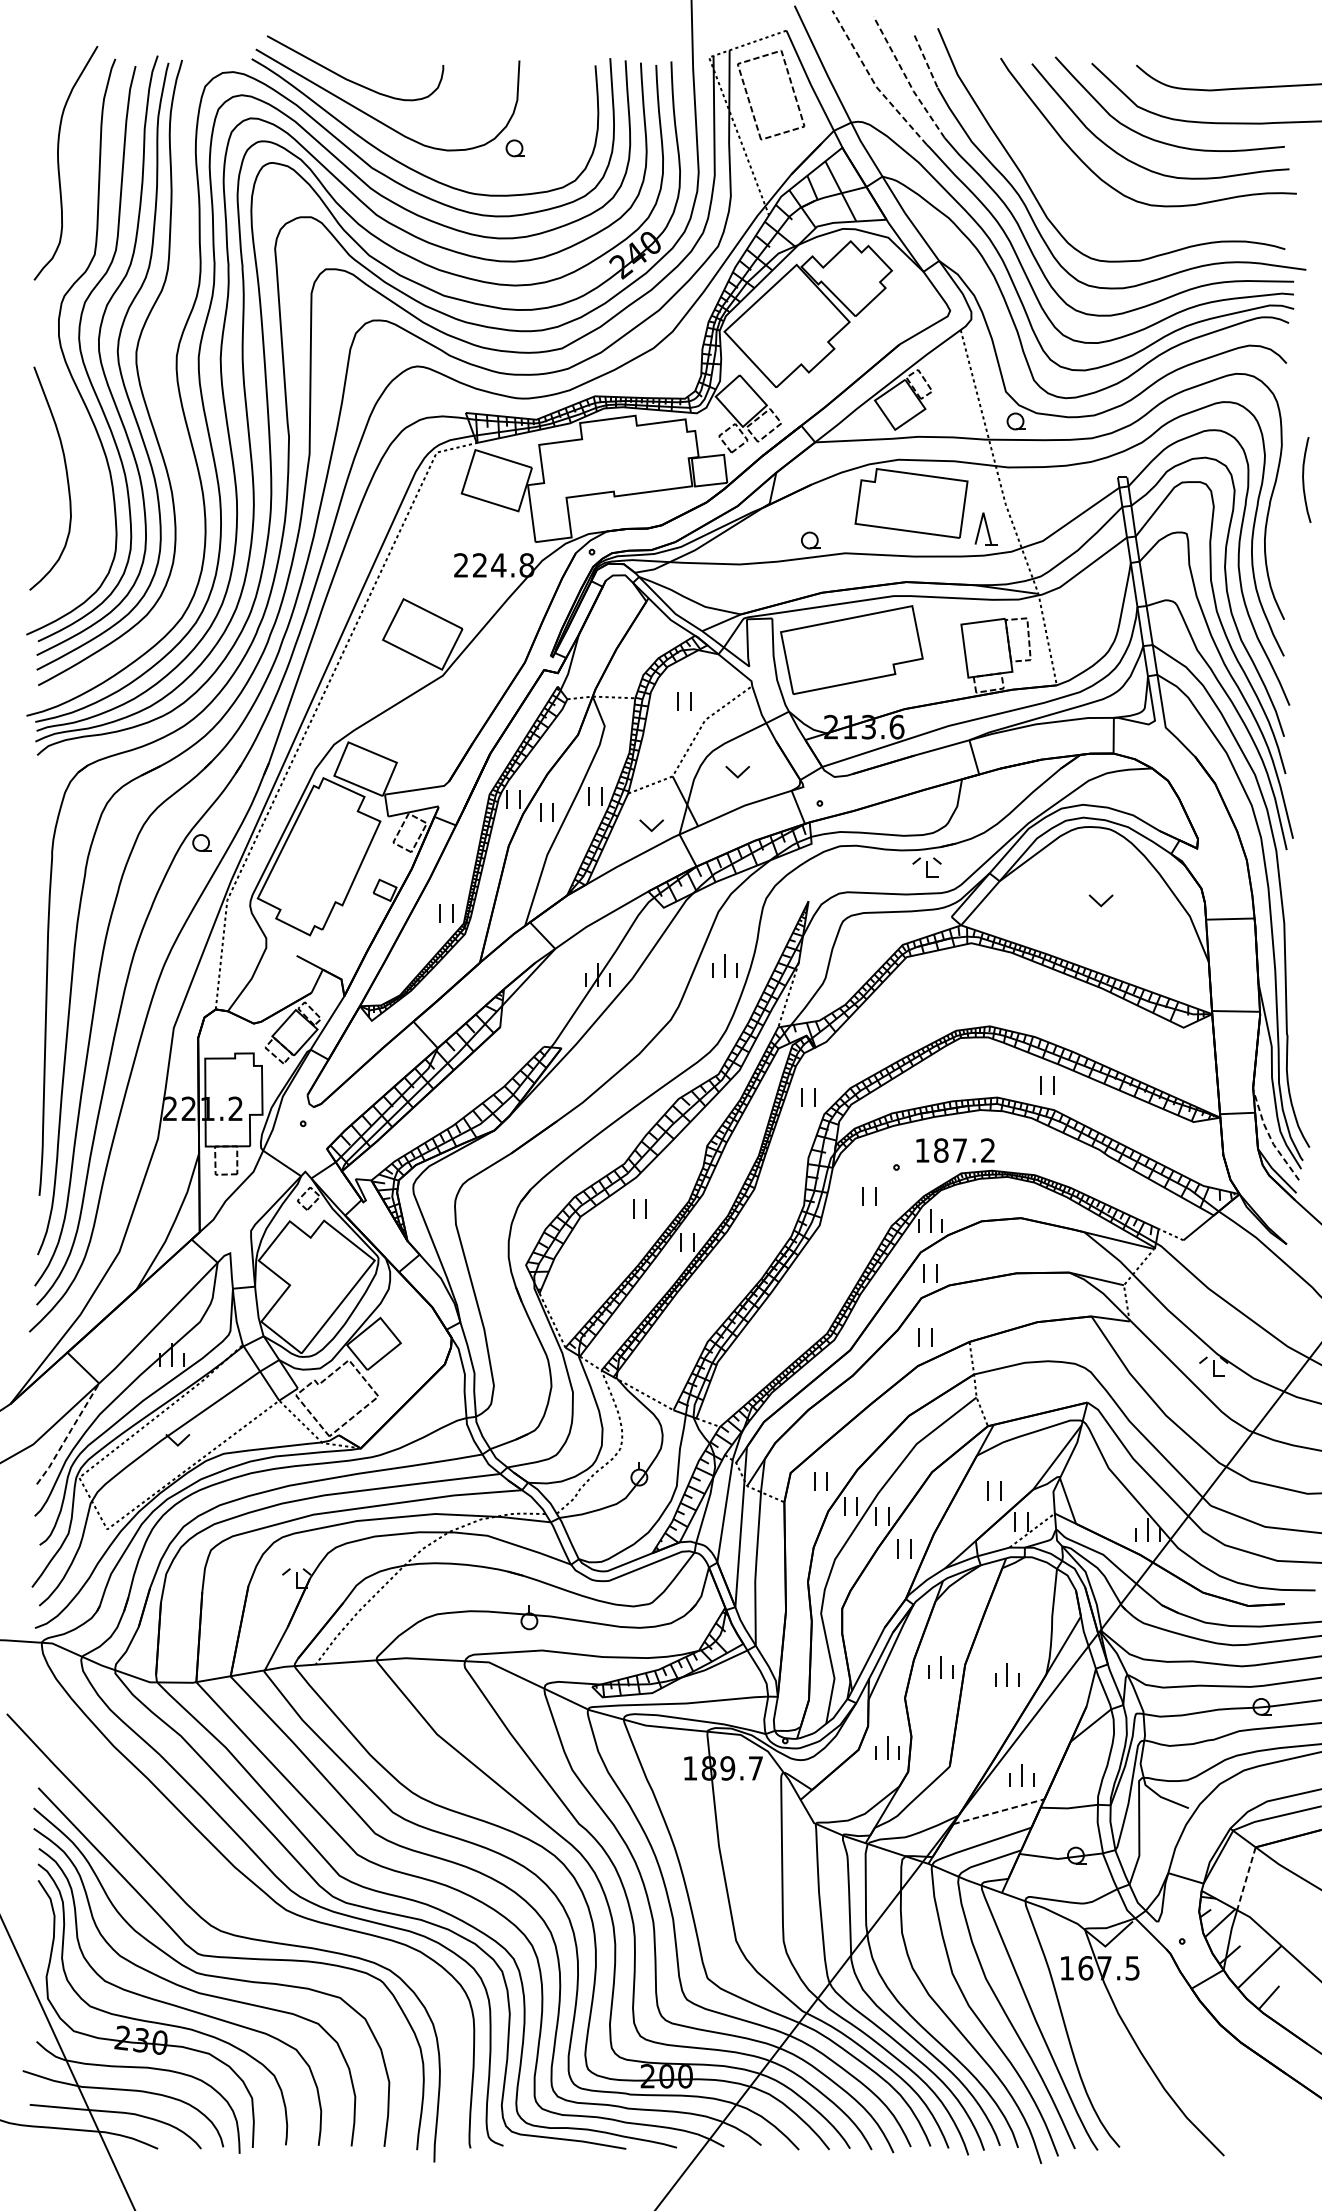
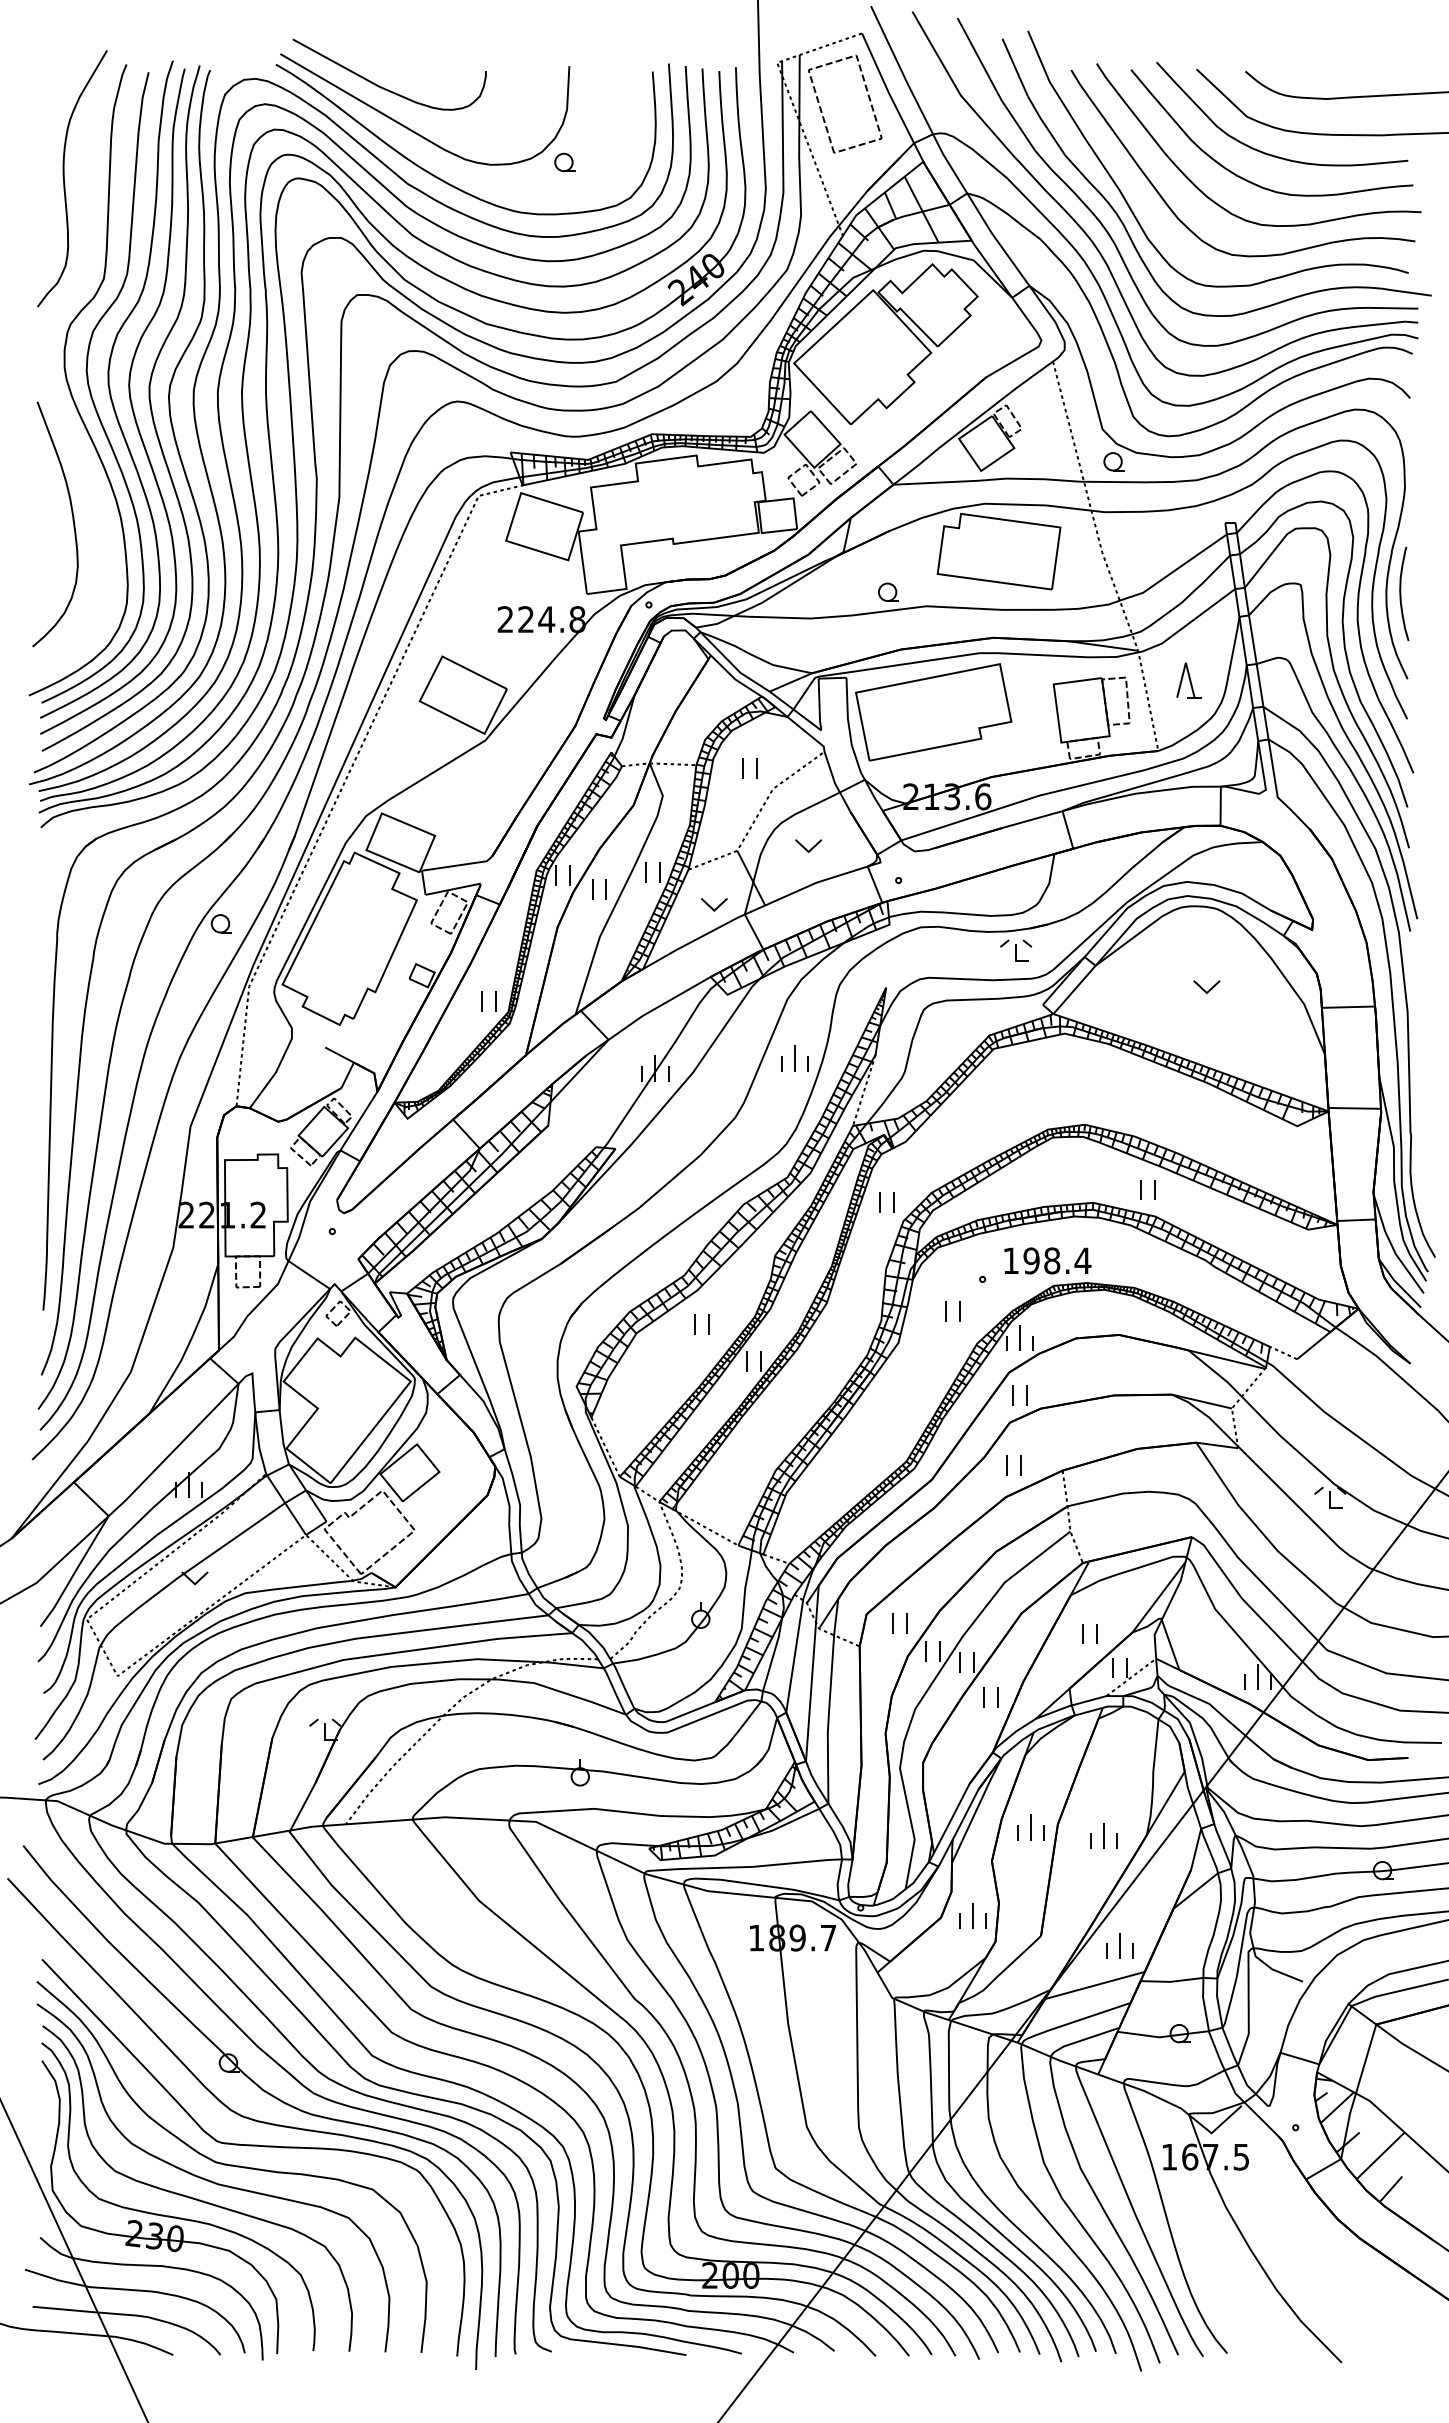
line: (926, 62) -> (1015, 68), dashed -> solid
line: (907, 79) -> (994, 86), dashed -> solid
line: (873, 82) -> (957, 90), dashed -> solid
curve: (1073, 195) -> (1176, 214), added
curve: (154, 382) -> (169, 419), added
curve: (1304, 479) -> (1401, 593), moved
part: (985, 528) -> (1188, 680), moved
line: (1270, 1138) -> (1392, 1247), dashed -> solid
text: (964, 1150) -> (1057, 1260), 187.2 -> 198.4
line: (68, 1433) -> (75, 1571), dashed -> solid
line: (998, 1811) -> (1094, 1985), dashed -> solid
line: (1246, 1879) -> (1366, 2059), dashed -> solid
part: (241, 1909) -> (264, 2092), added

